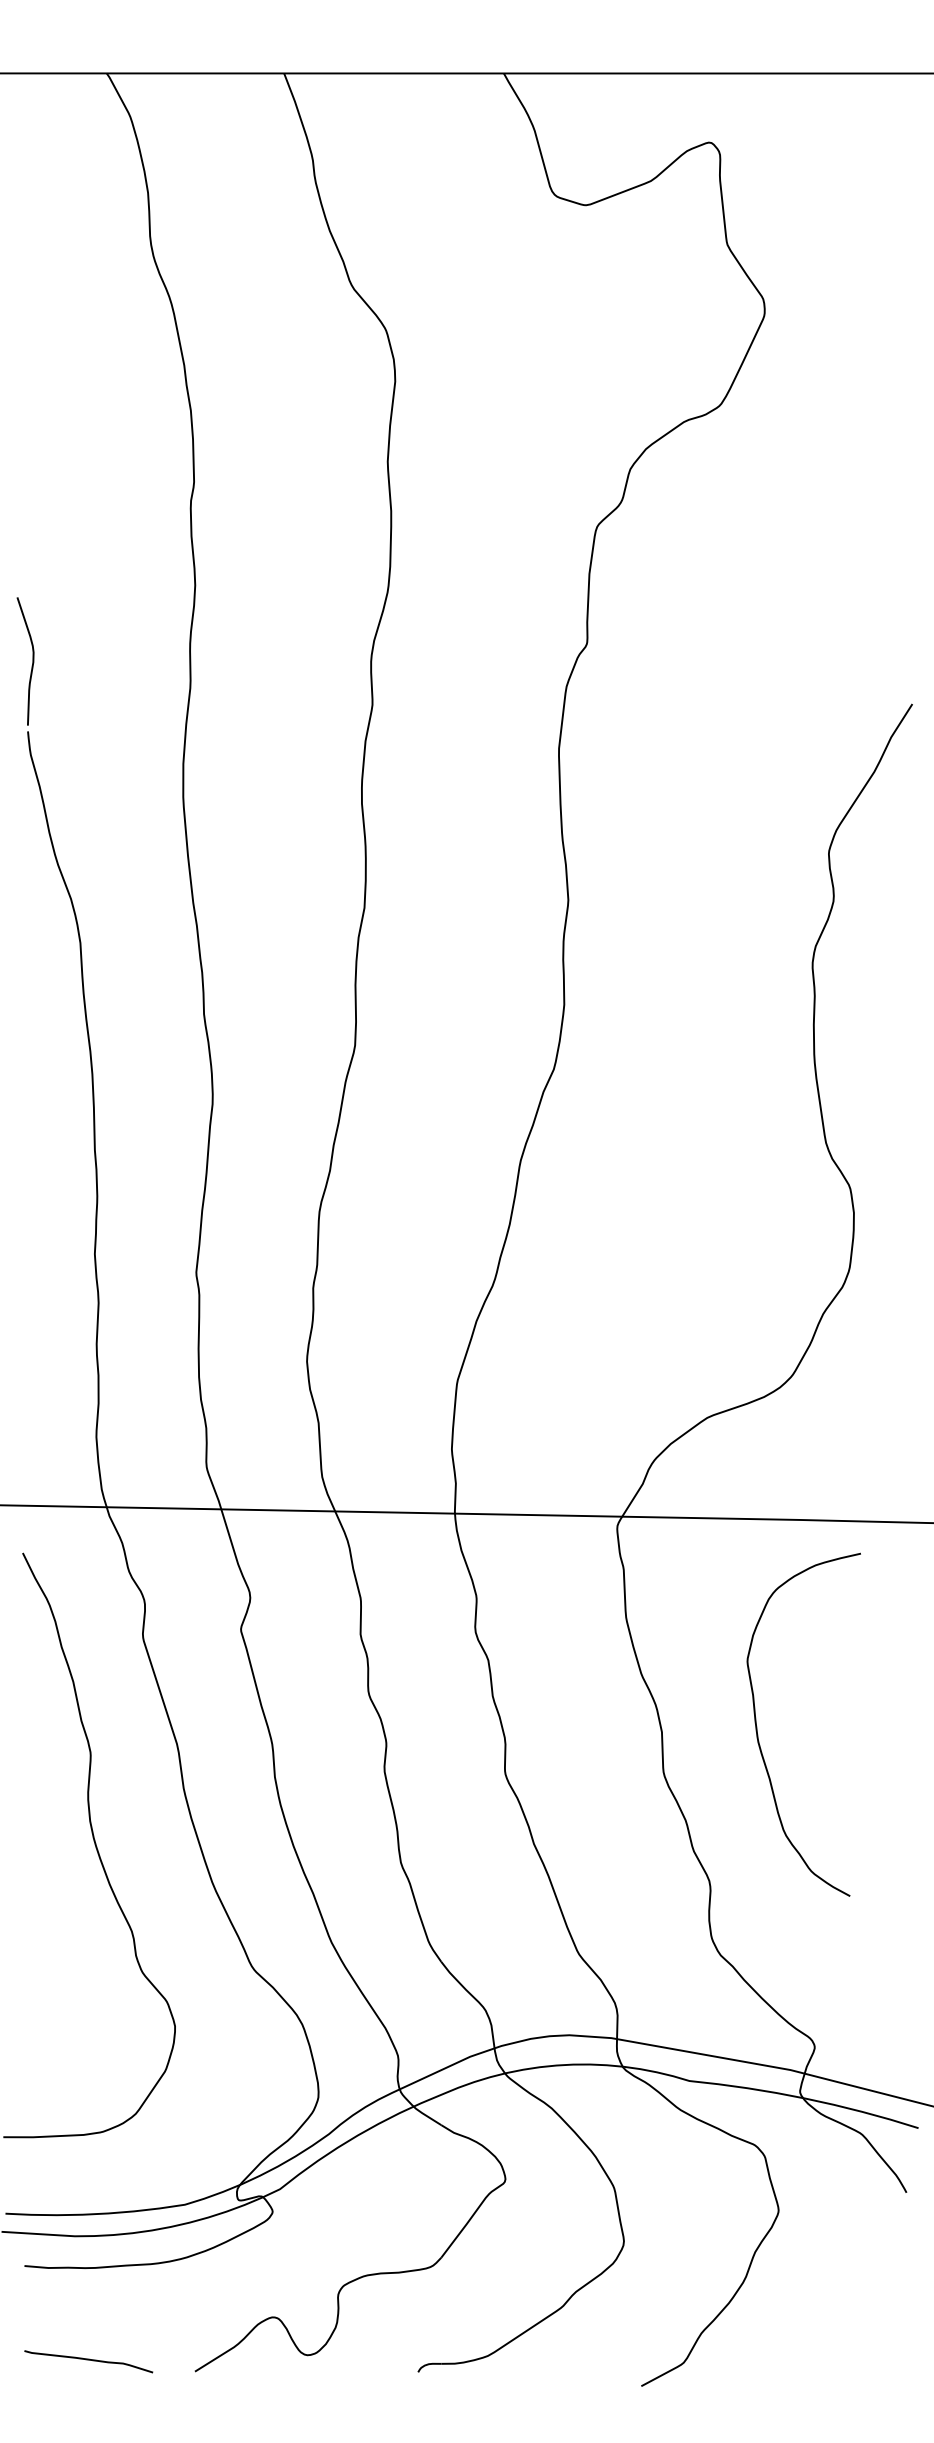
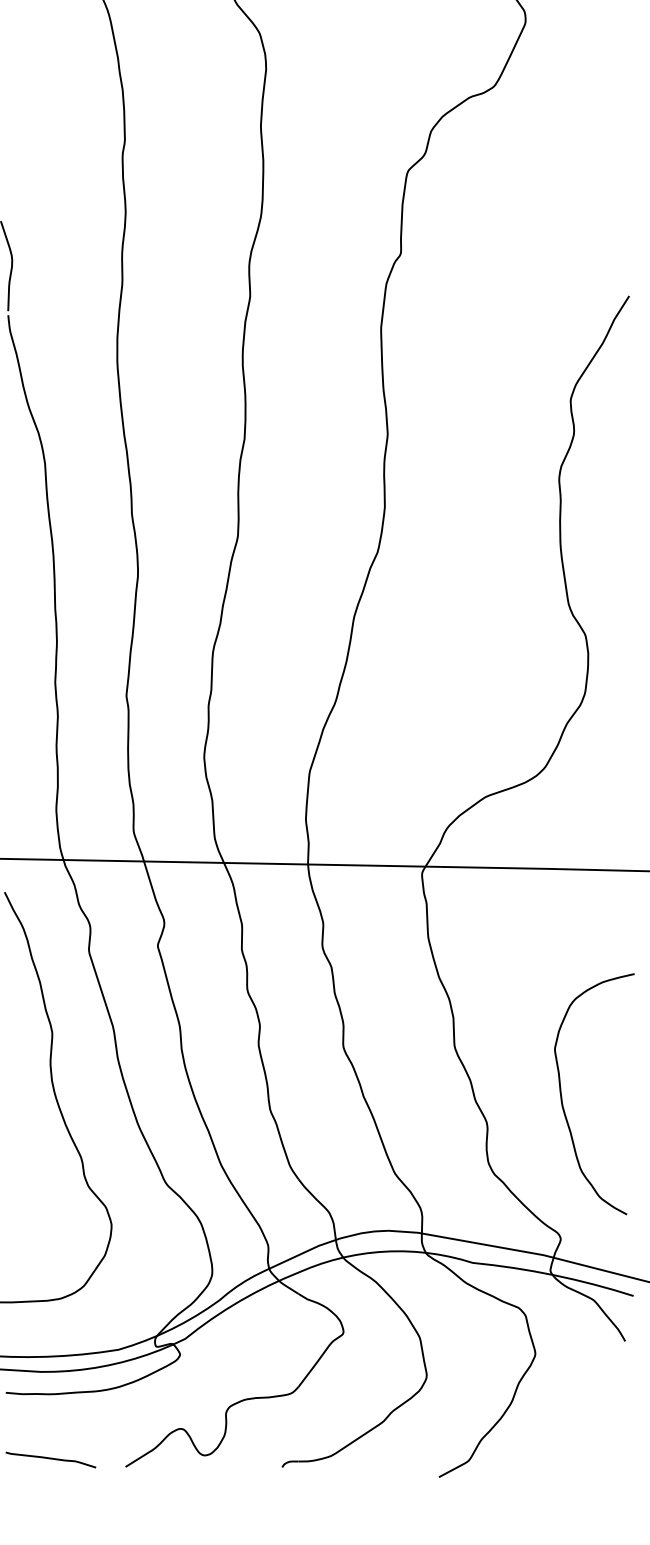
curve: (757, 1726) -> (561, 1095), moved

